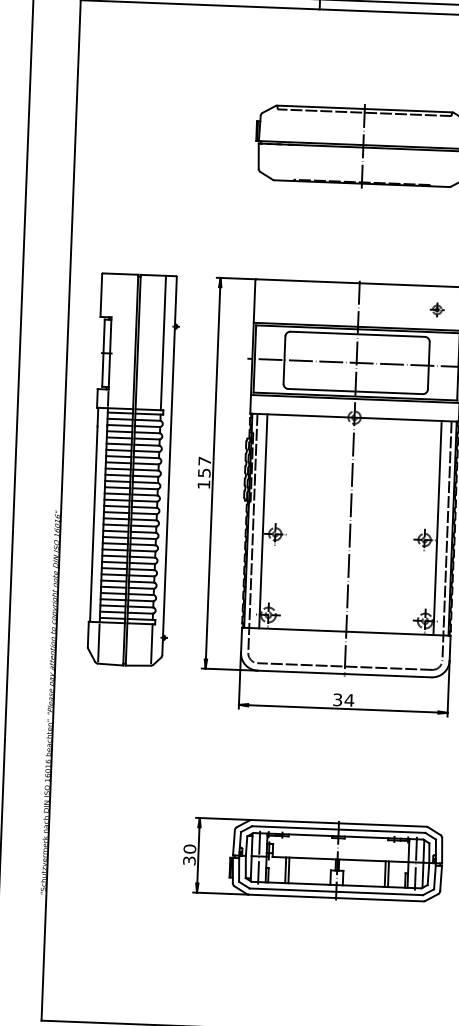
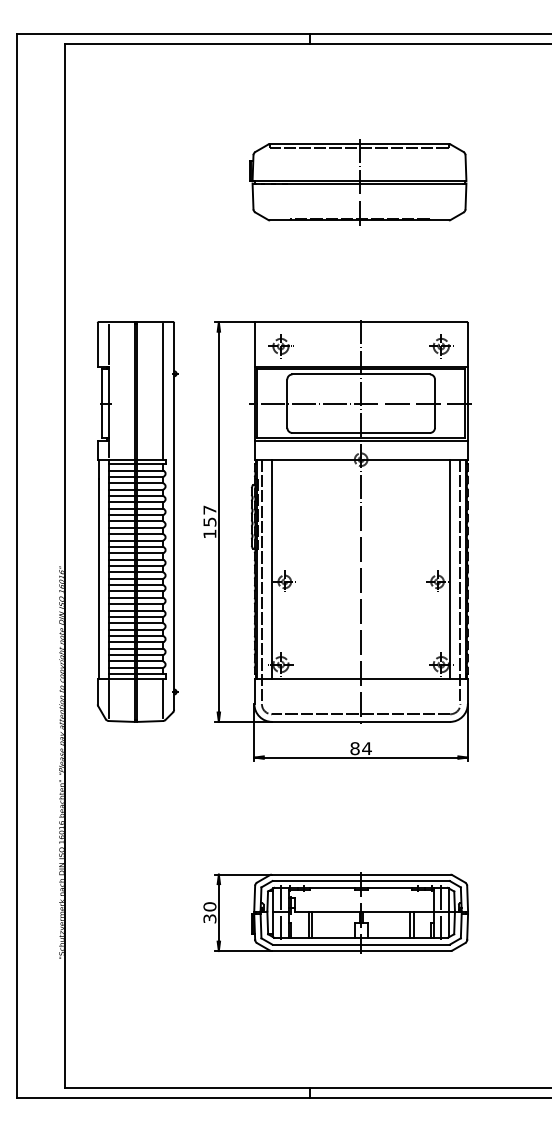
line: (111, 295) -> (108, 344), added
part: (279, 303) -> (280, 346), added
part: (437, 309) -> (441, 346), size x1.67
text: (337, 699) -> (354, 748), 34 -> 84

